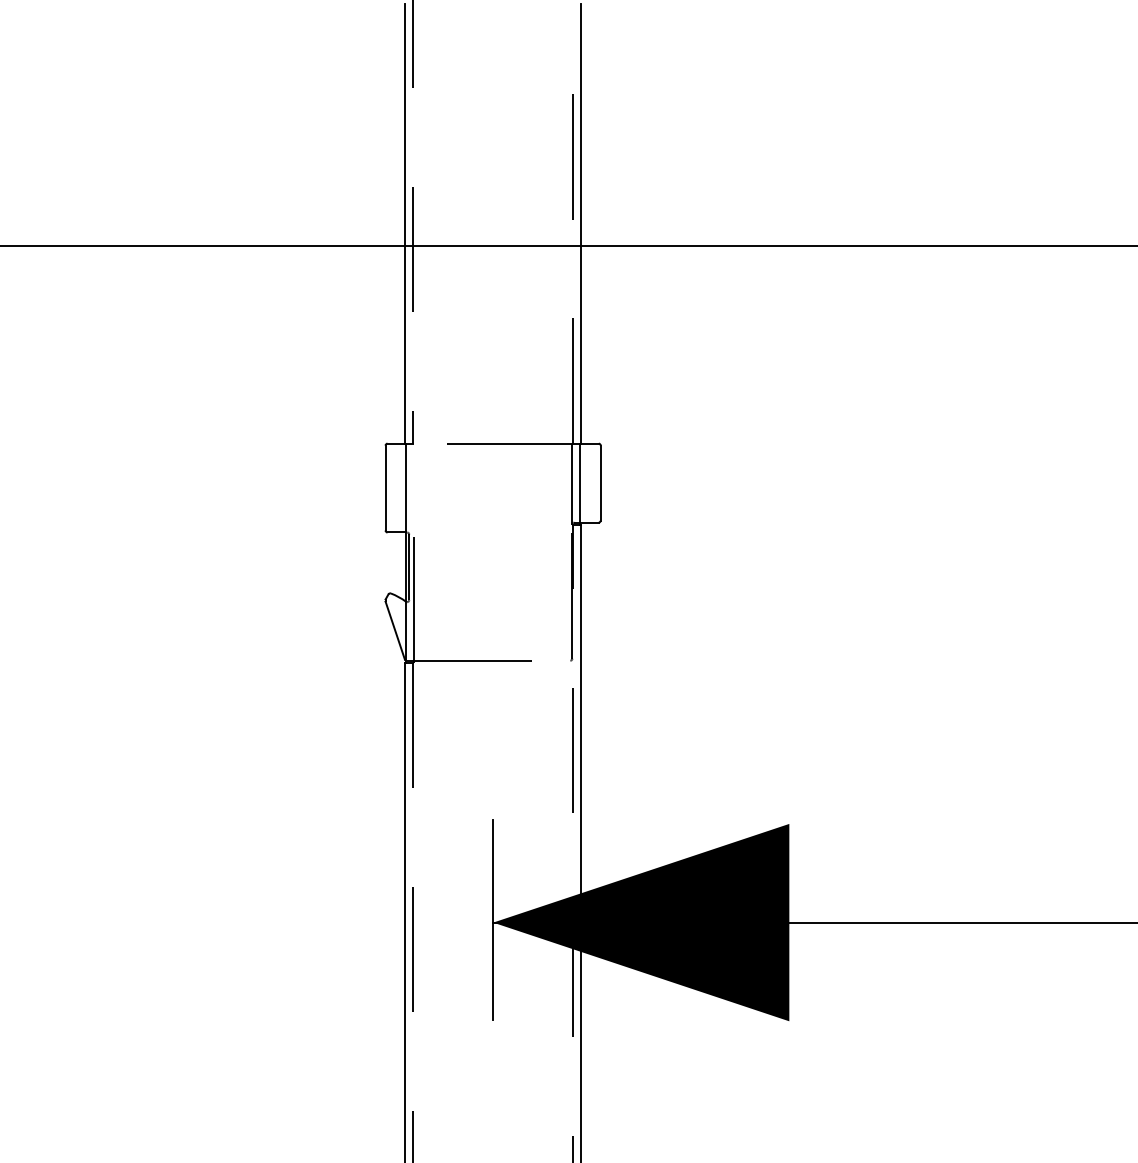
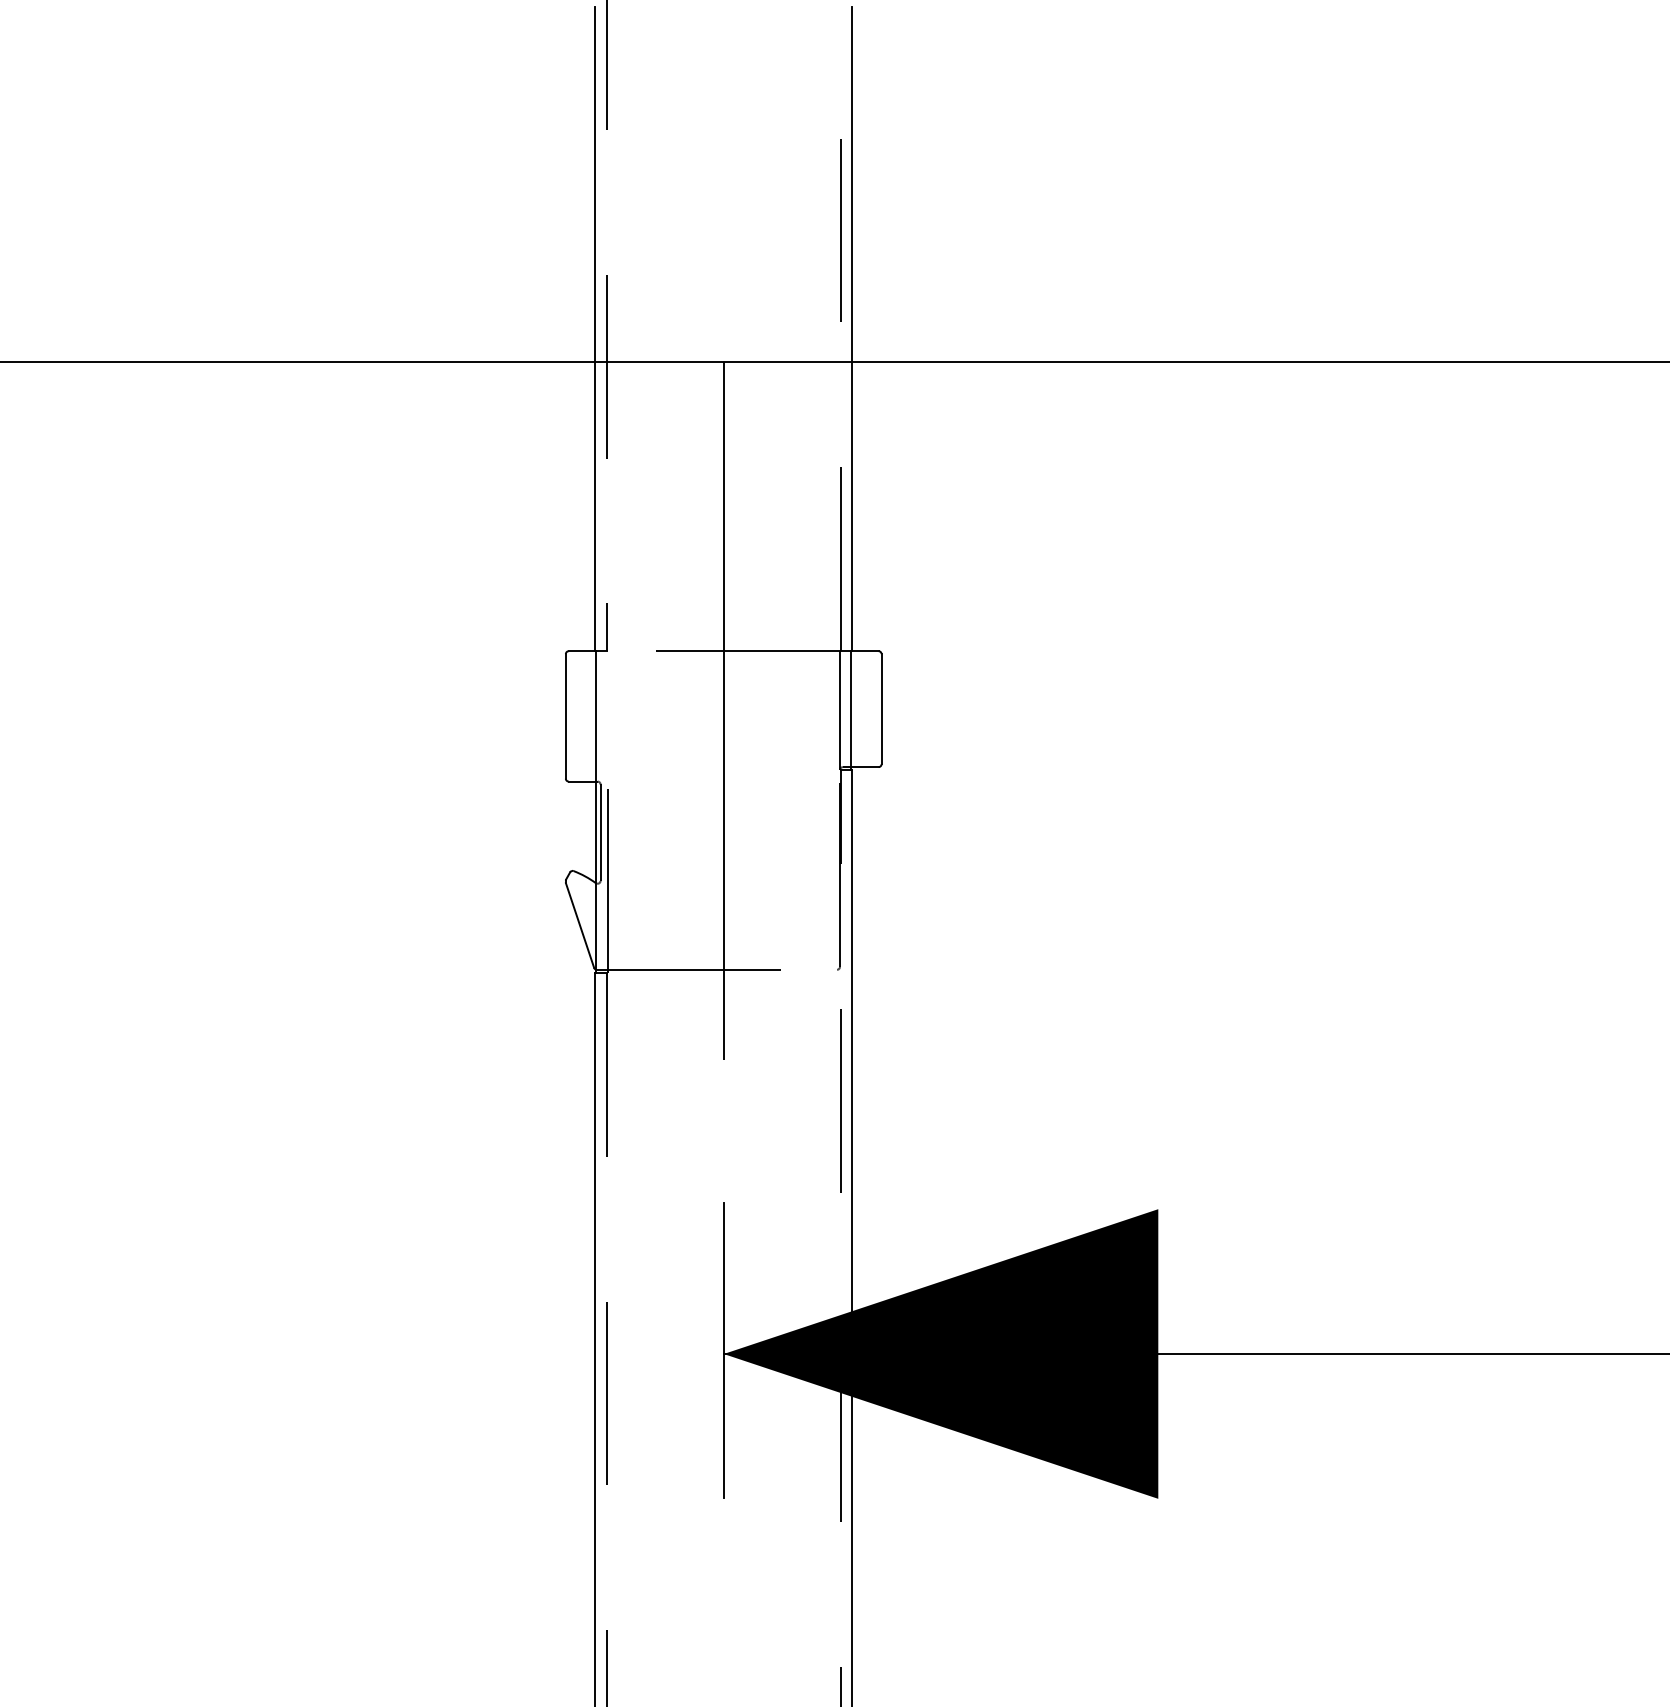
line: (493, 484) -> (724, 711), added

